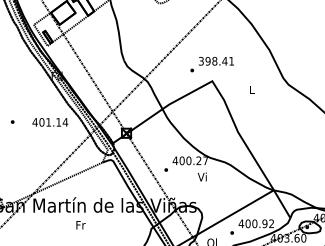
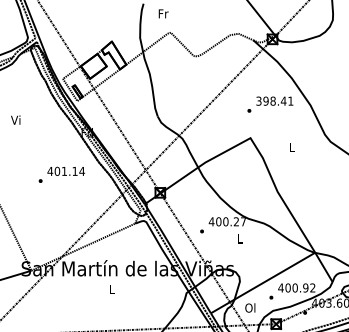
text: (212, 64) -> (270, 104), moved
text: (49, 121) -> (65, 170), moved
text: (201, 176) -> (239, 238), Vi -> L
text: (81, 225) -> (112, 289), Fr -> L

